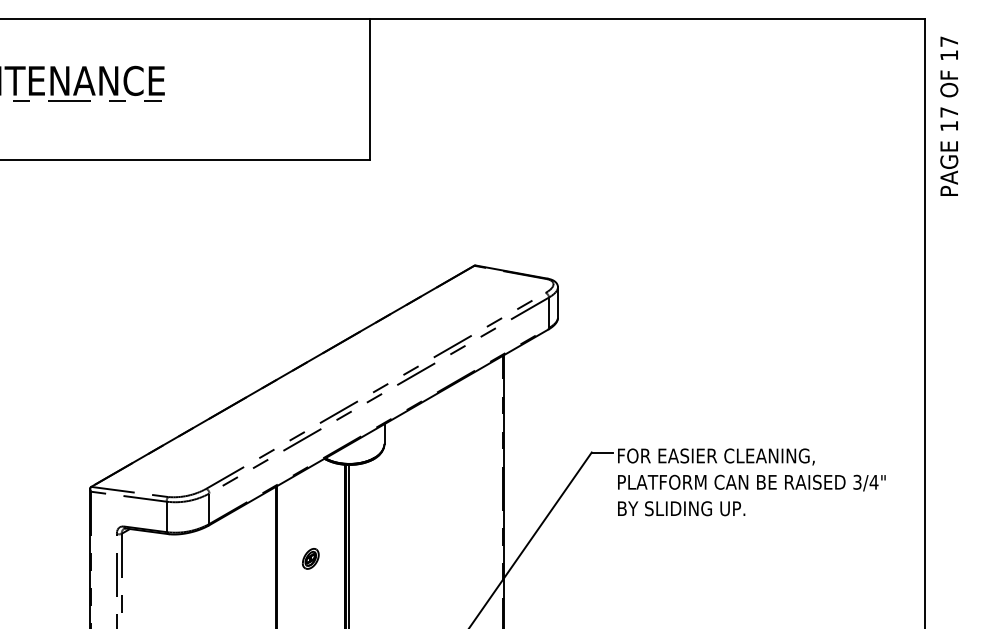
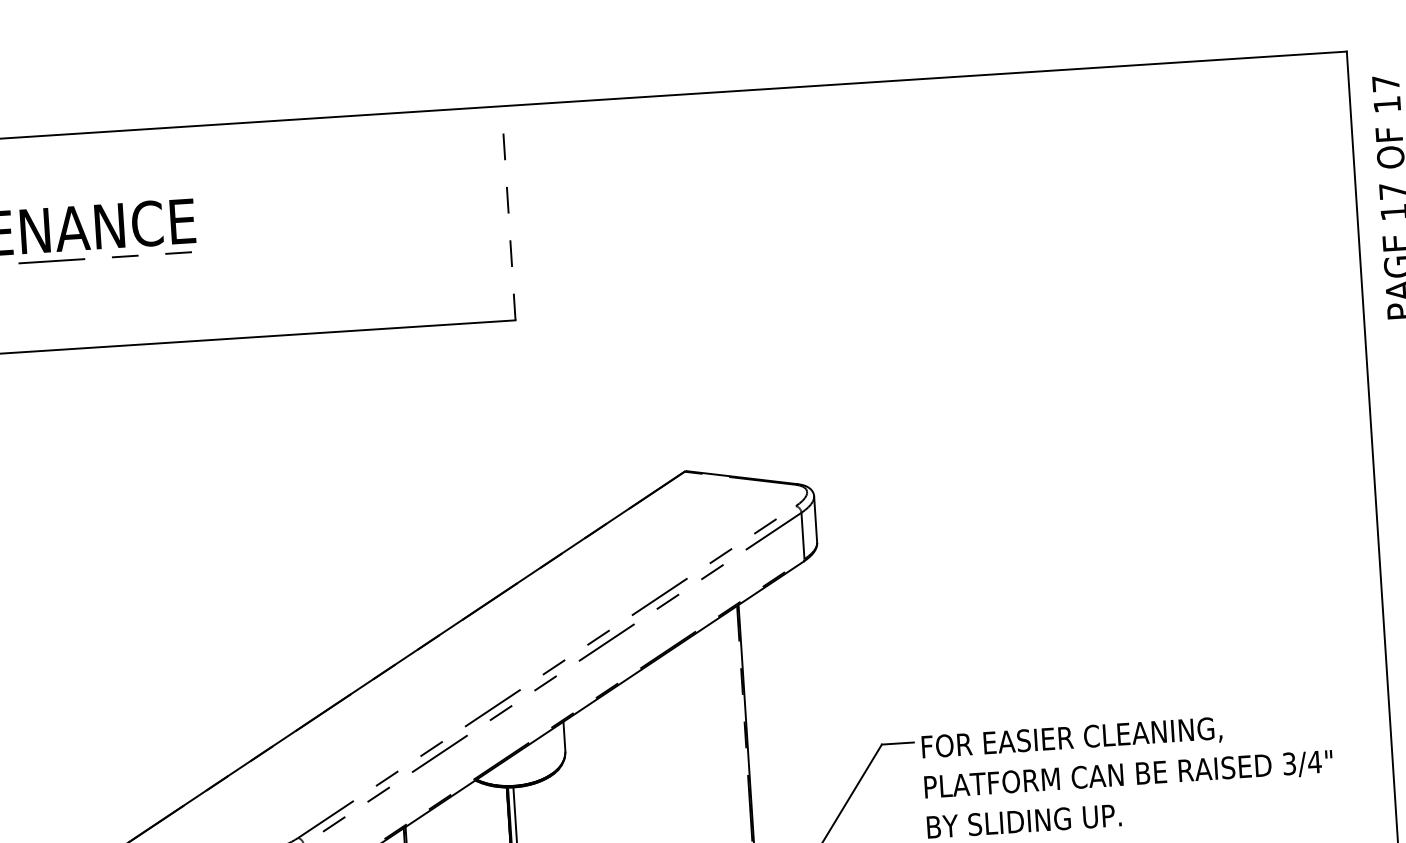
line: (370, 88) -> (508, 211), solid -> dashed

